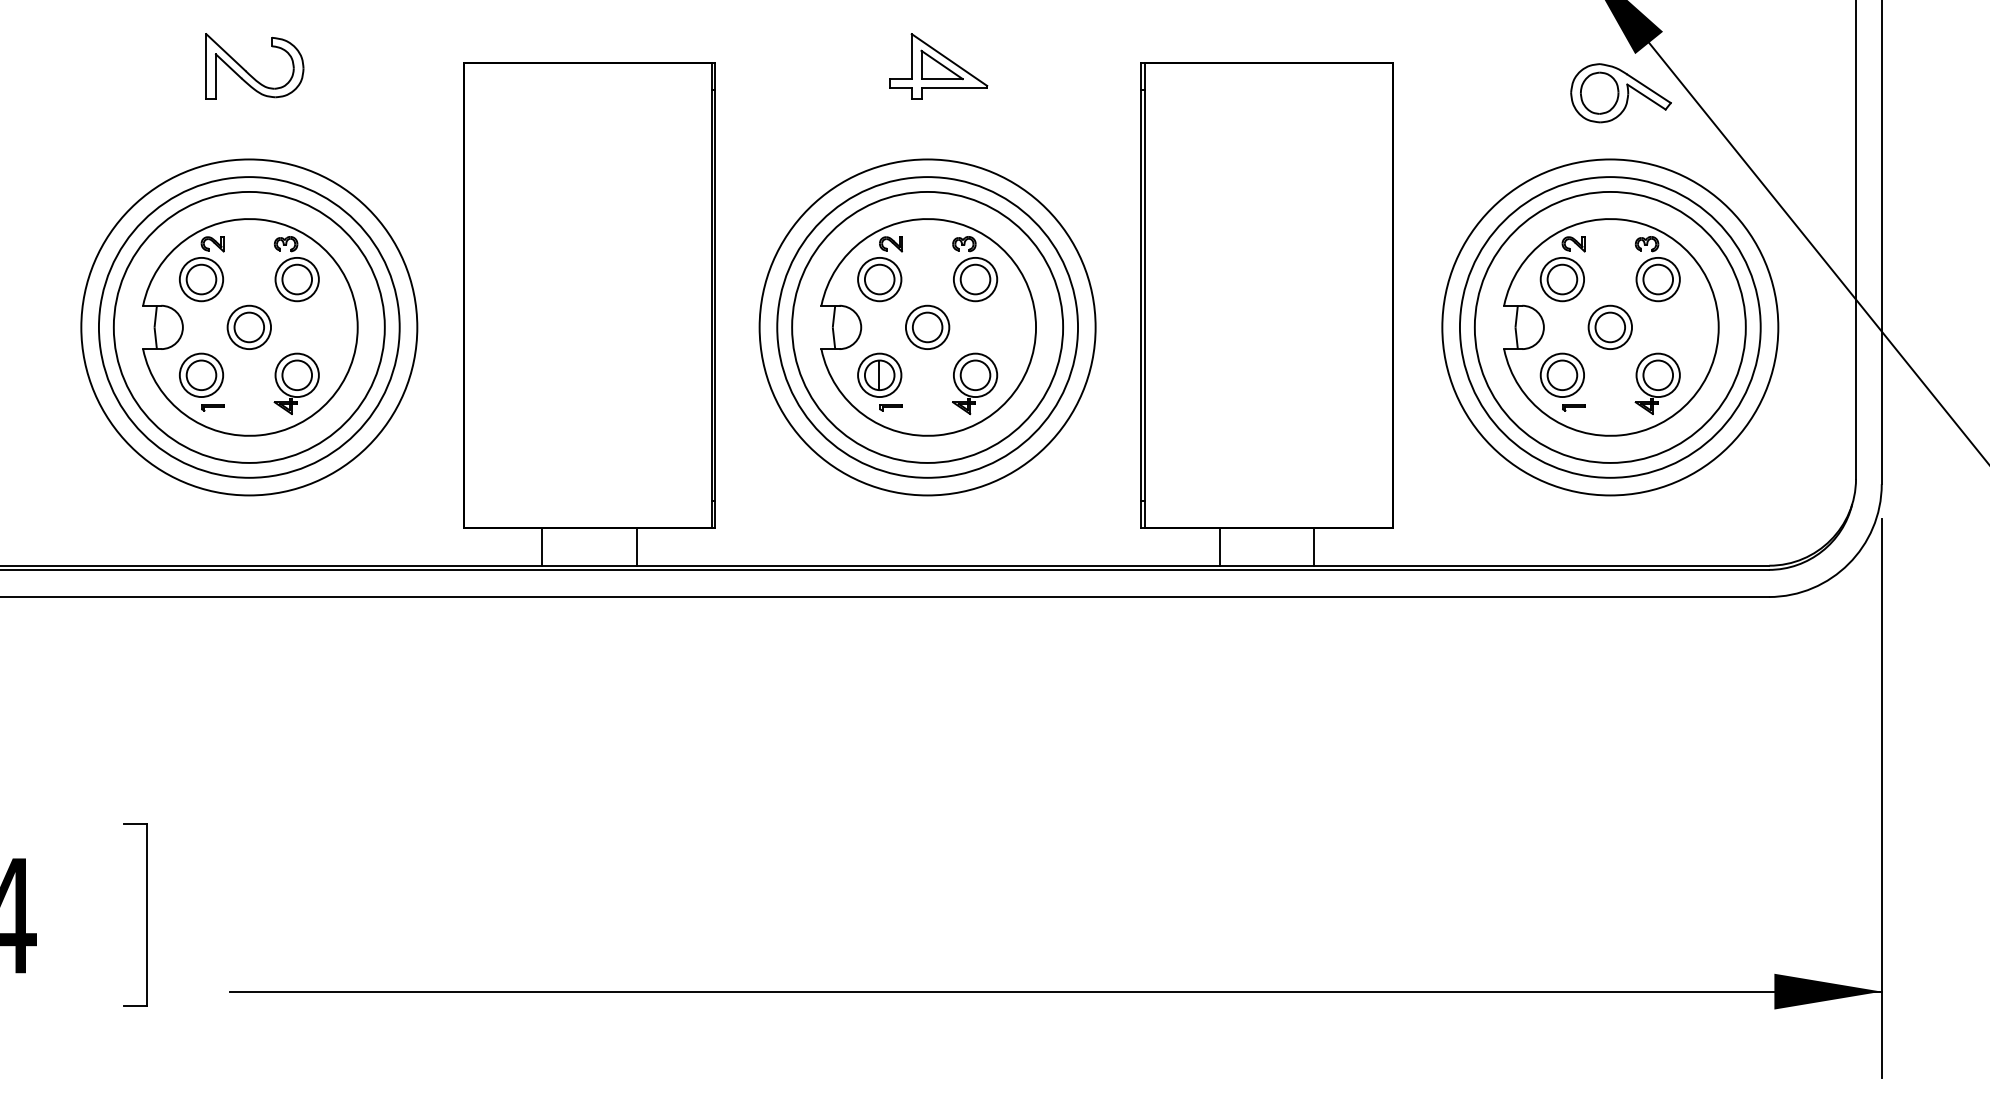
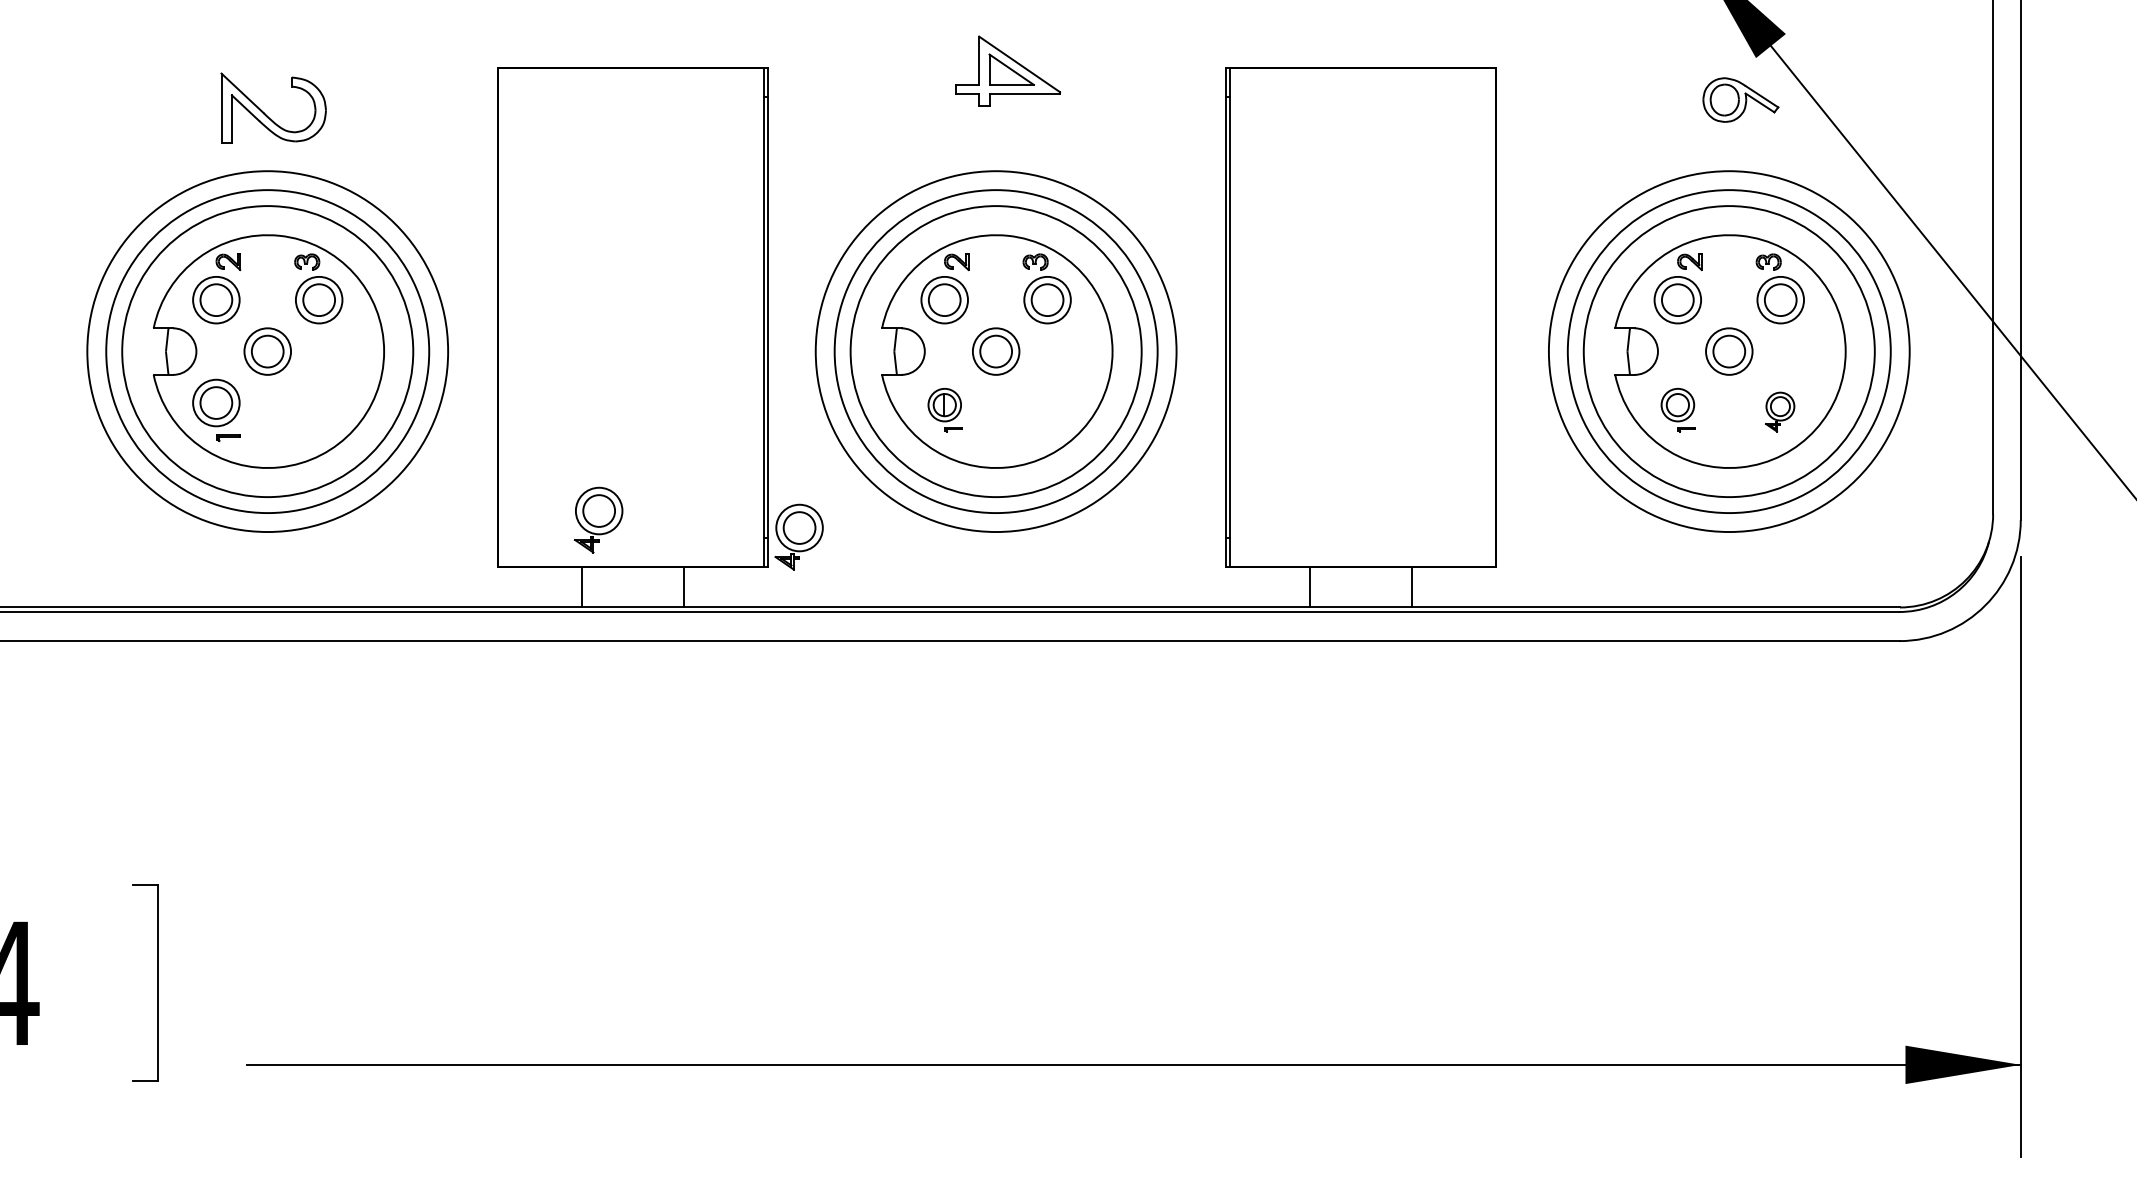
part: (248, 72) -> (266, 114), moved
part: (1620, 92) -> (1740, 99), size x0.7
part: (879, 381) -> (944, 409), size x0.7
part: (1562, 381) -> (1677, 409), size x0.7
part: (296, 383) -> (598, 519), moved
part: (974, 383) -> (798, 536), moved
part: (1657, 383) -> (1779, 411), size x0.6

